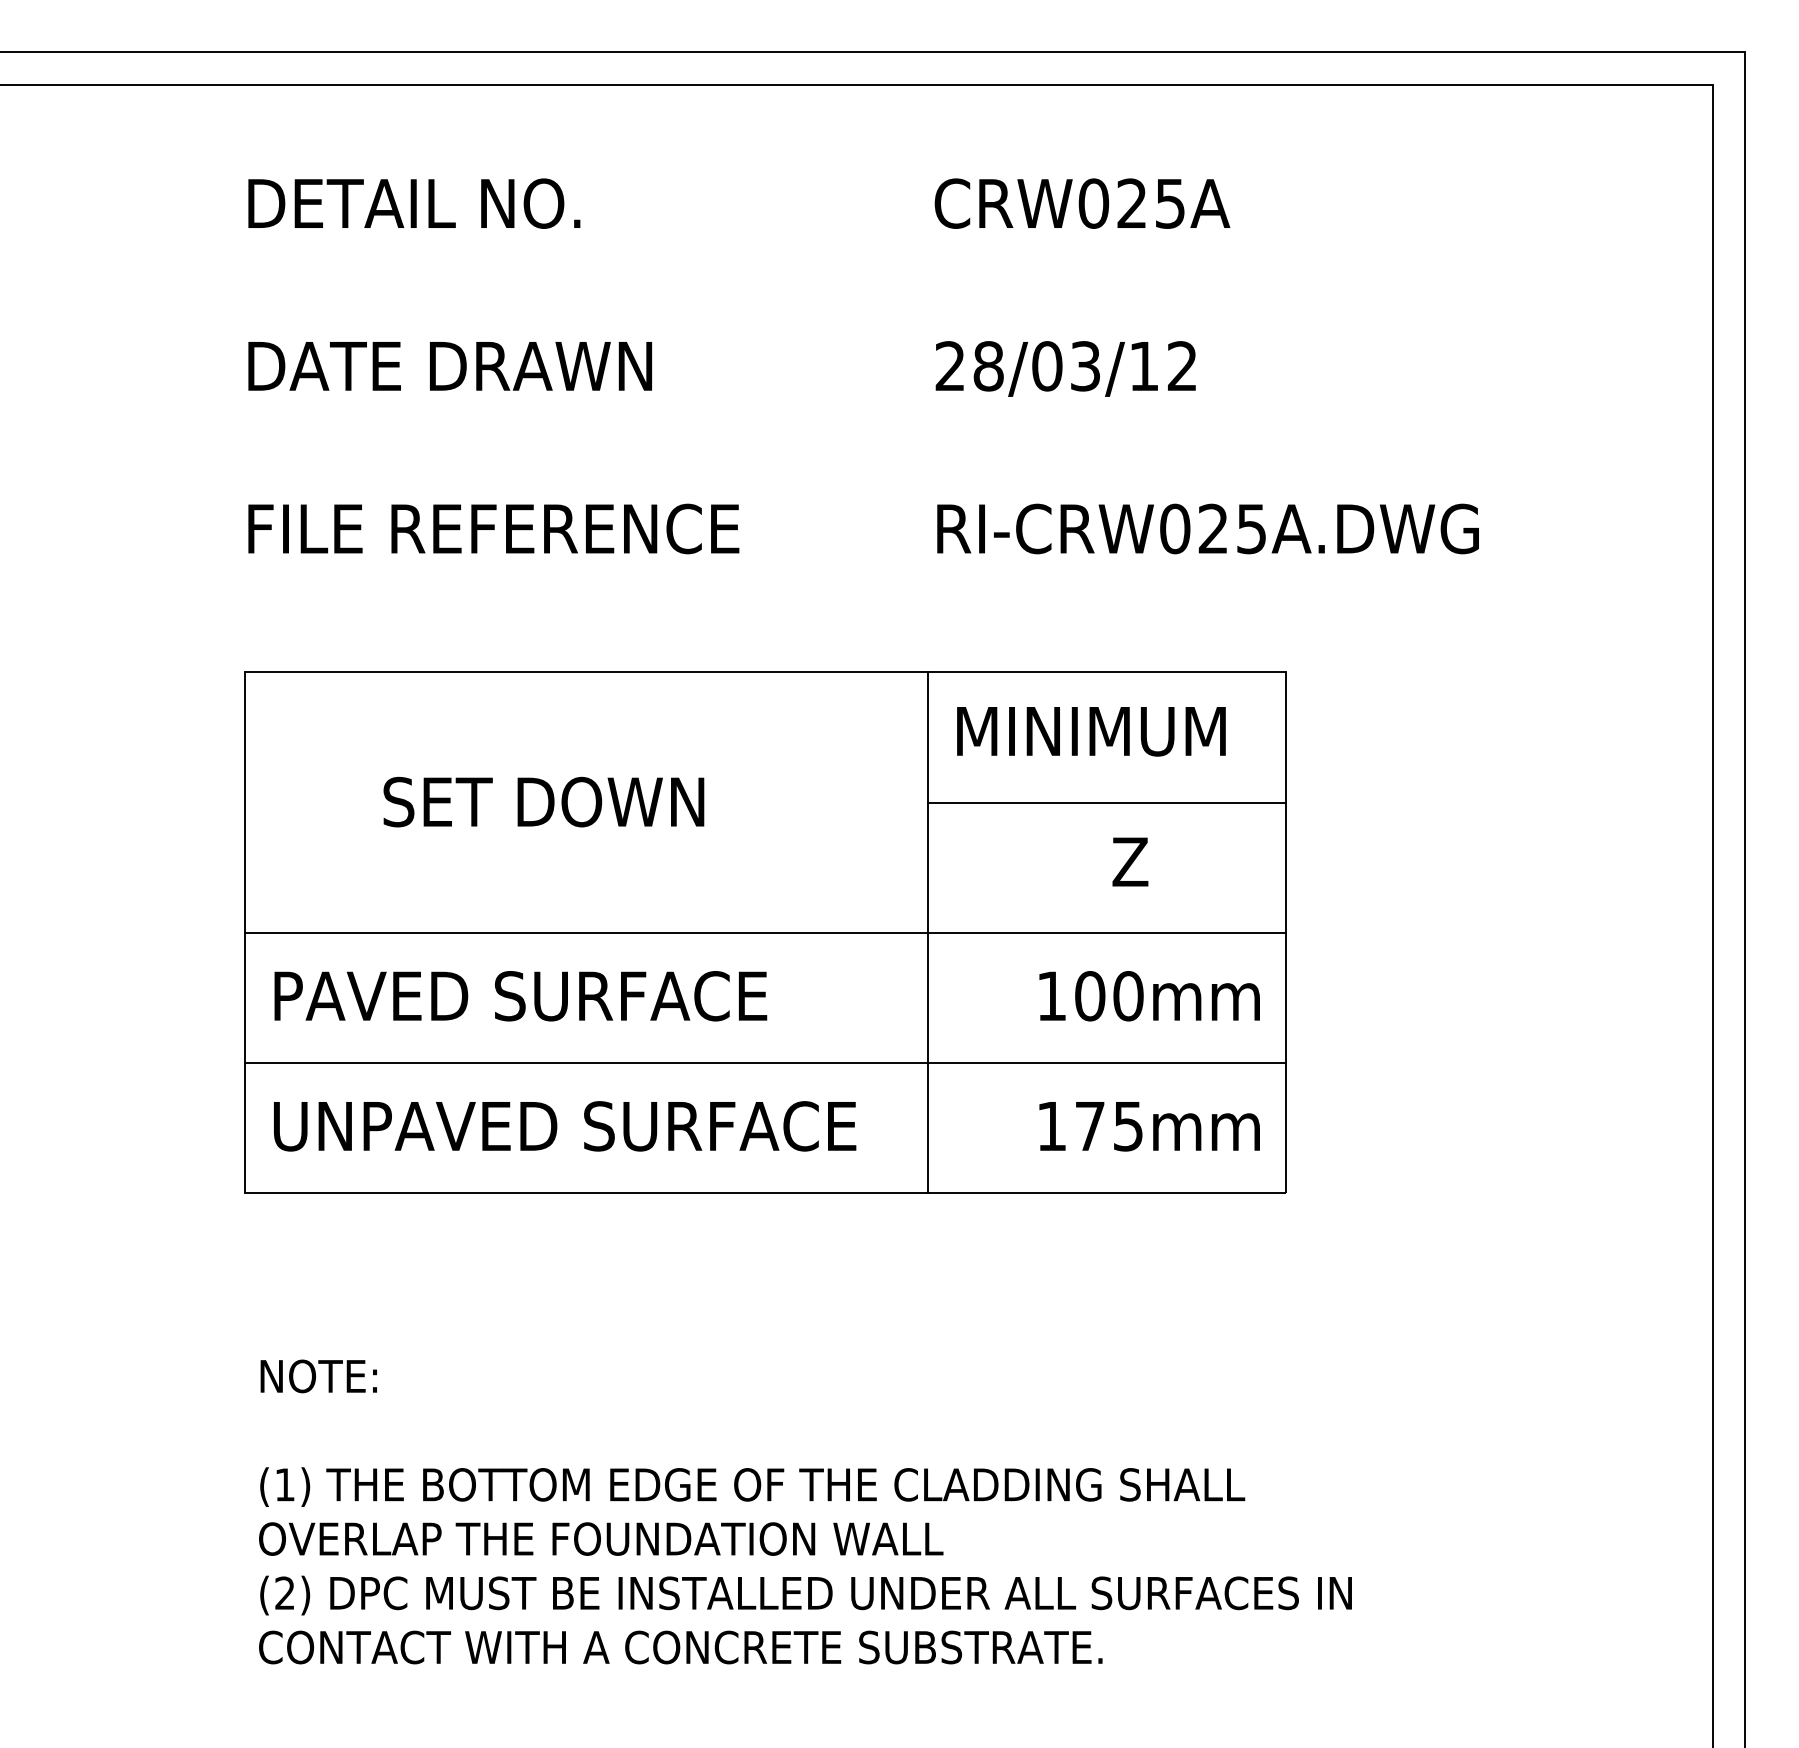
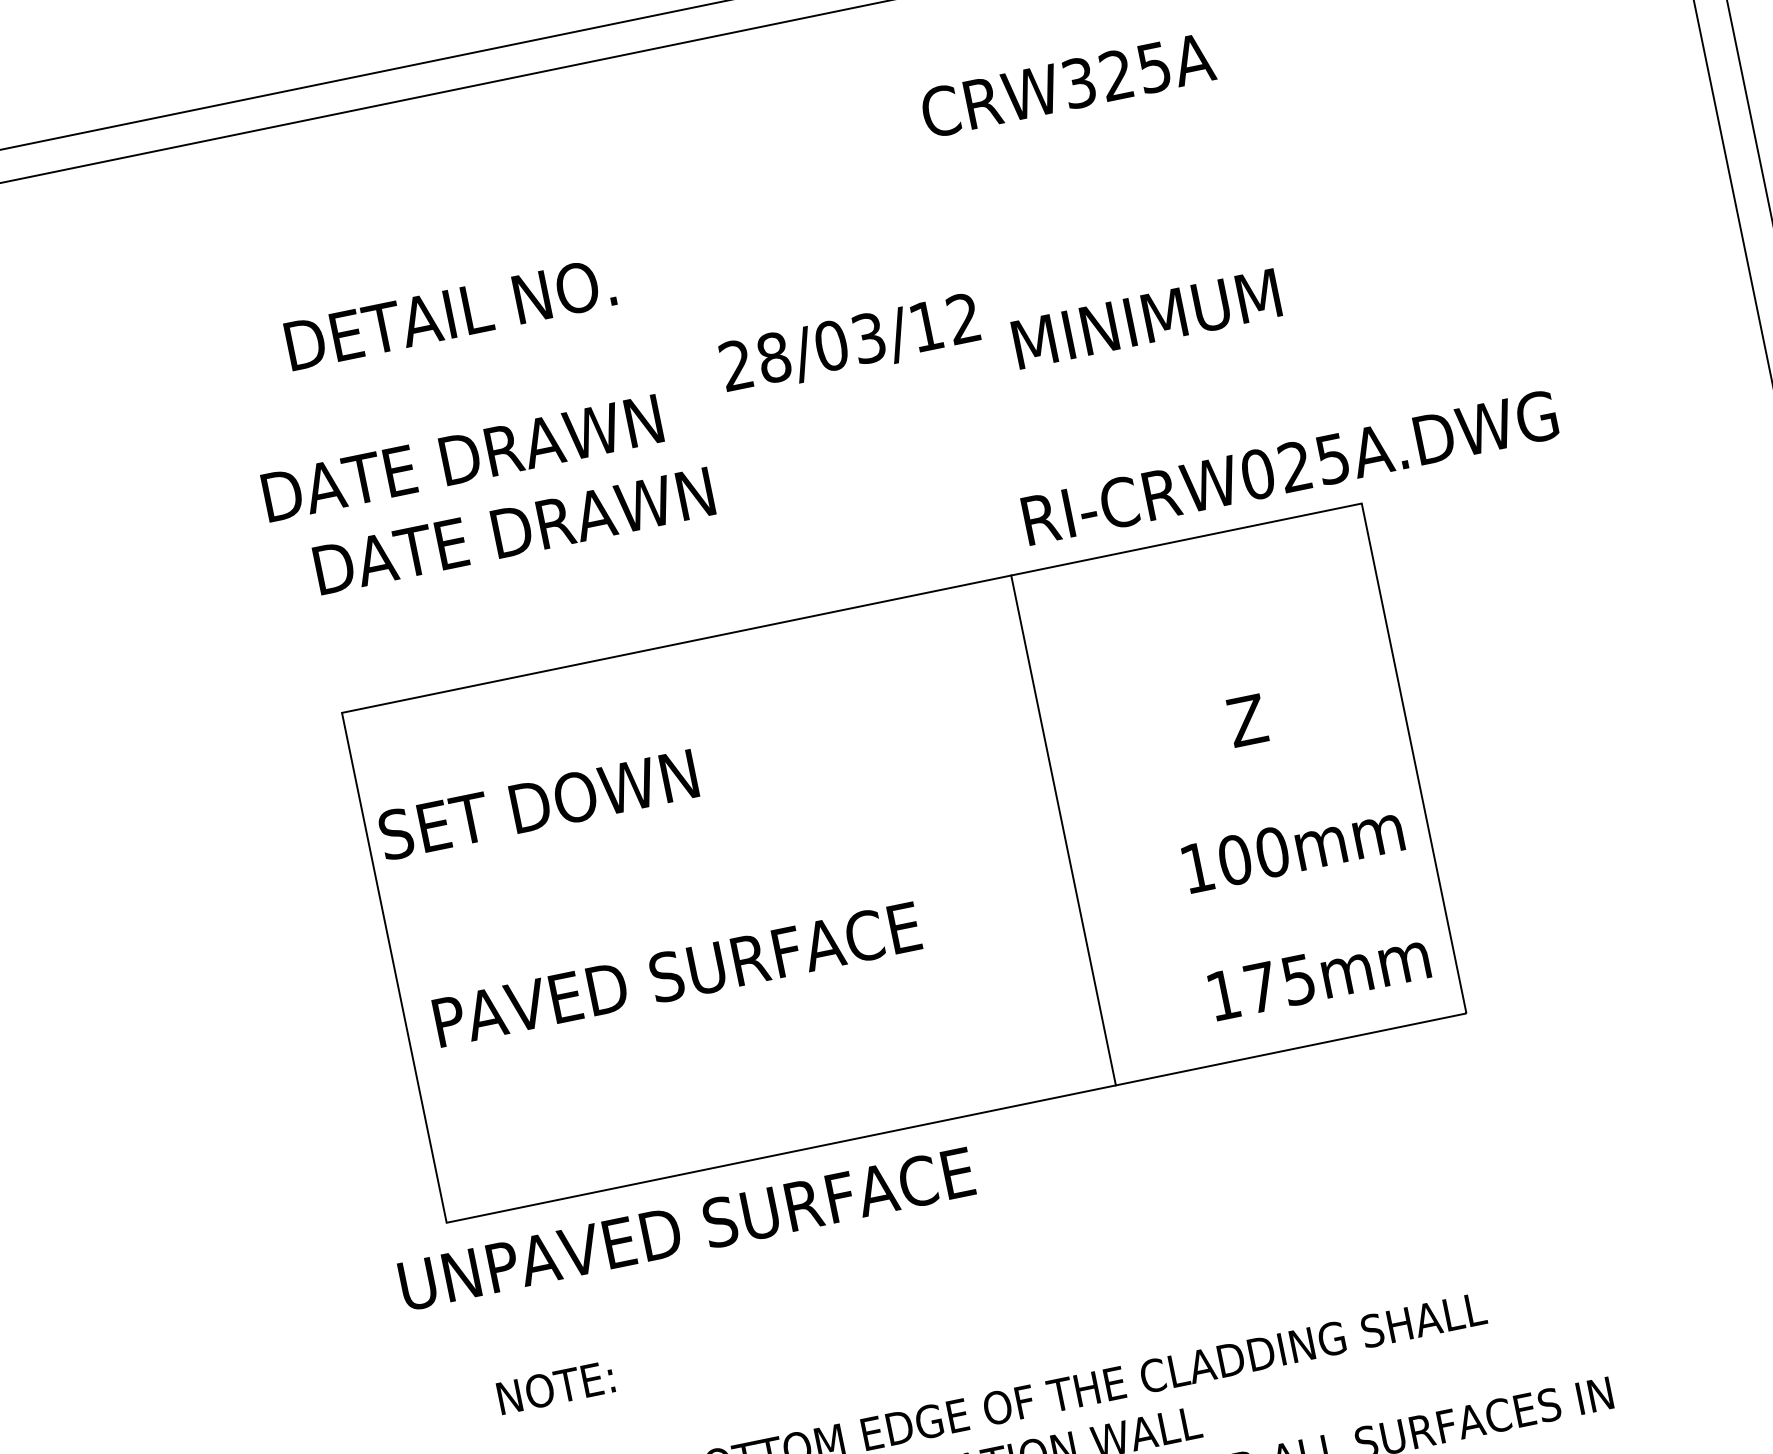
text: (414, 203) -> (450, 313), moved
text: (1093, 203) -> (1078, 82), CRW025A -> CRW325A
text: (449, 366) -> (461, 458), moved
text: (1065, 368) -> (849, 344), moved
text: (496, 528) -> (559, 521), FILE REFERENCE -> DATE DRAWN
text: (1207, 528) -> (1289, 467), moved
text: (1091, 731) -> (1146, 319), moved
text: (543, 801) -> (537, 804), moved
line: (1107, 802) -> (1213, 666), removed
line: (765, 932) -> (904, 862), removed
line: (765, 1062) -> (930, 990), removed
text: (565, 1126) -> (687, 1229), moved

